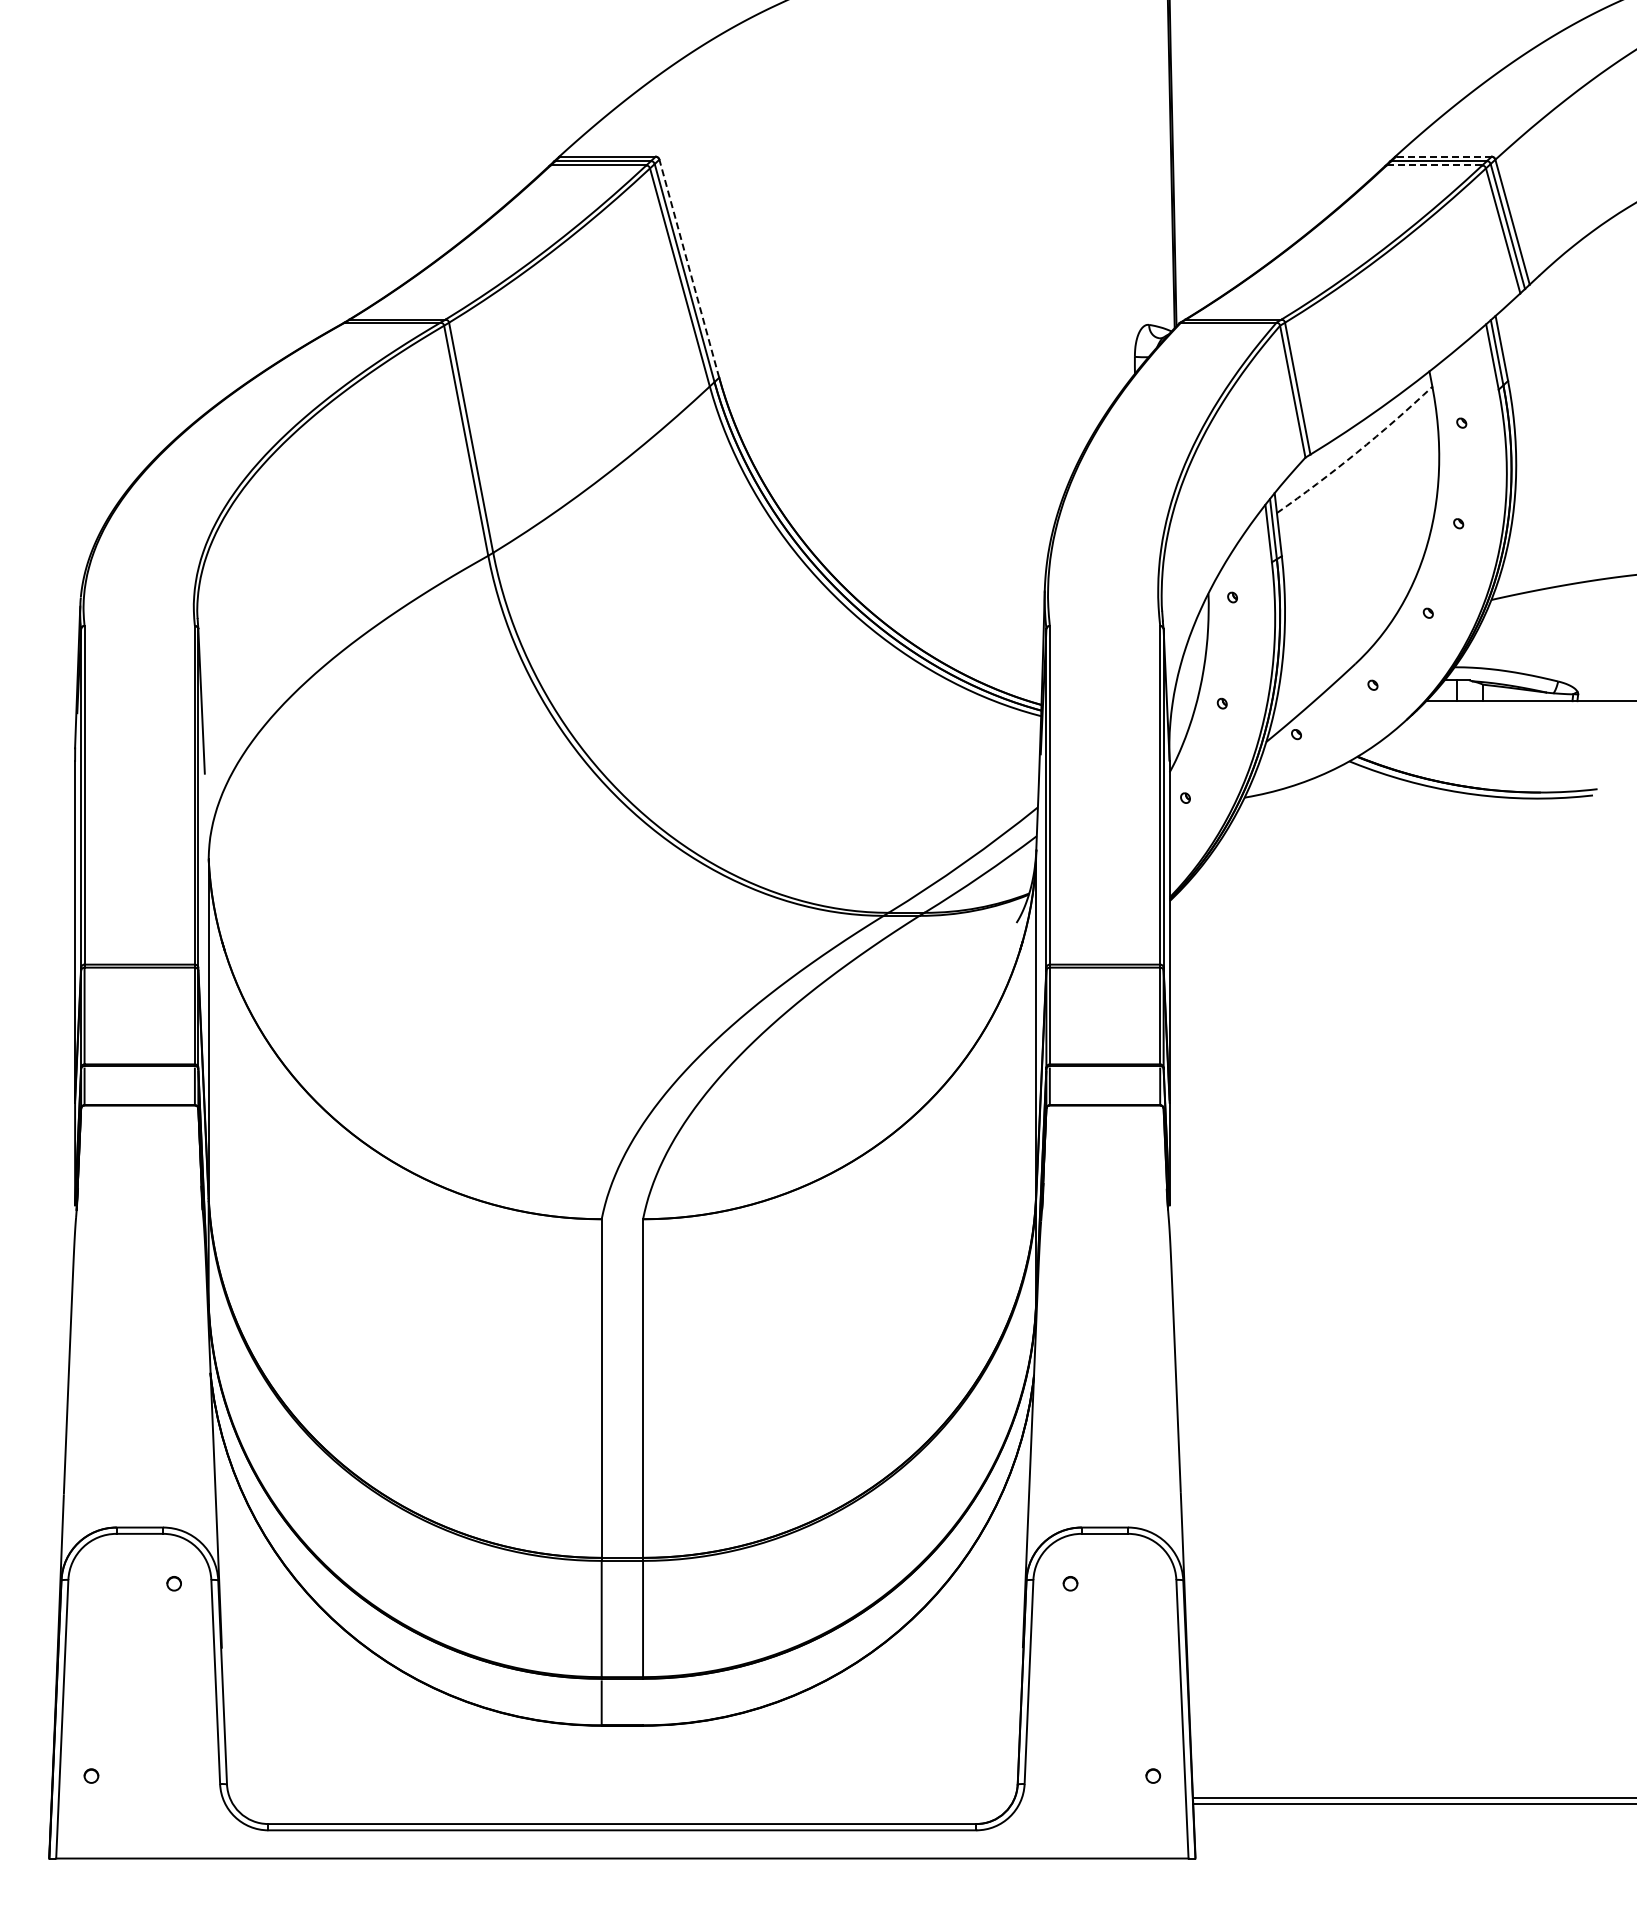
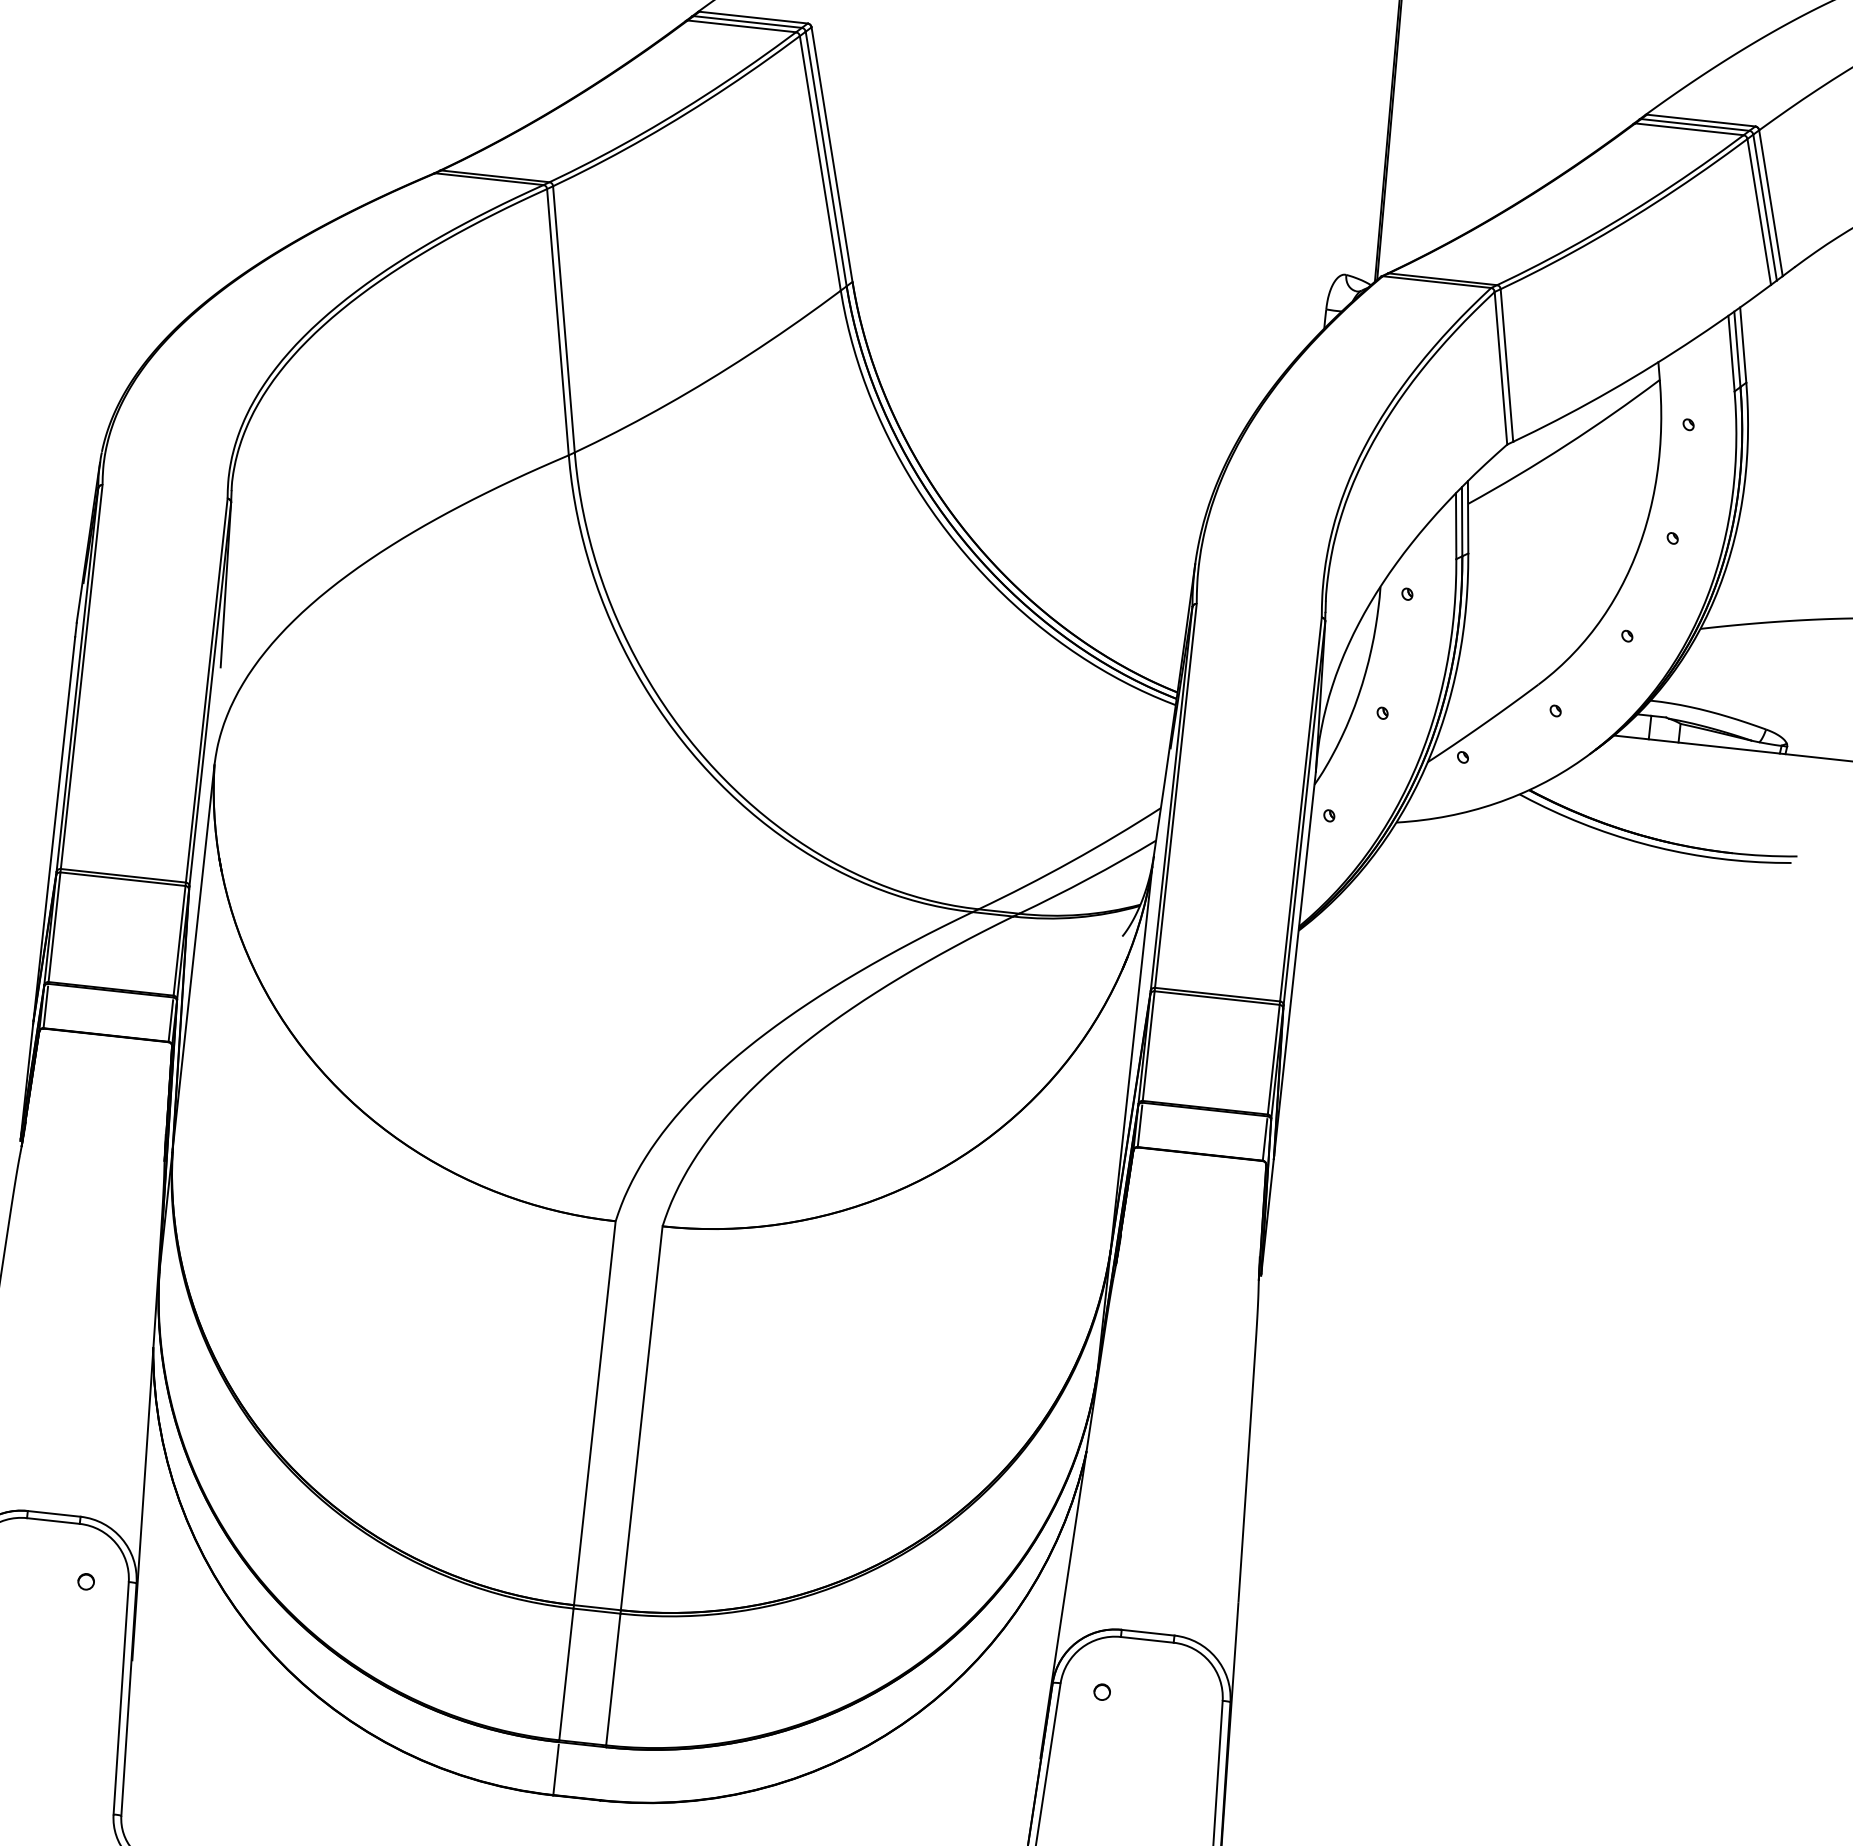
line: (1443, 156) -> (1700, 120), dashed -> solid
line: (1434, 165) -> (1689, 129), dashed -> solid
line: (689, 268) -> (832, 154), dashed -> solid
arc: (1356, 452) -> (1565, 445), dashed -> solid

